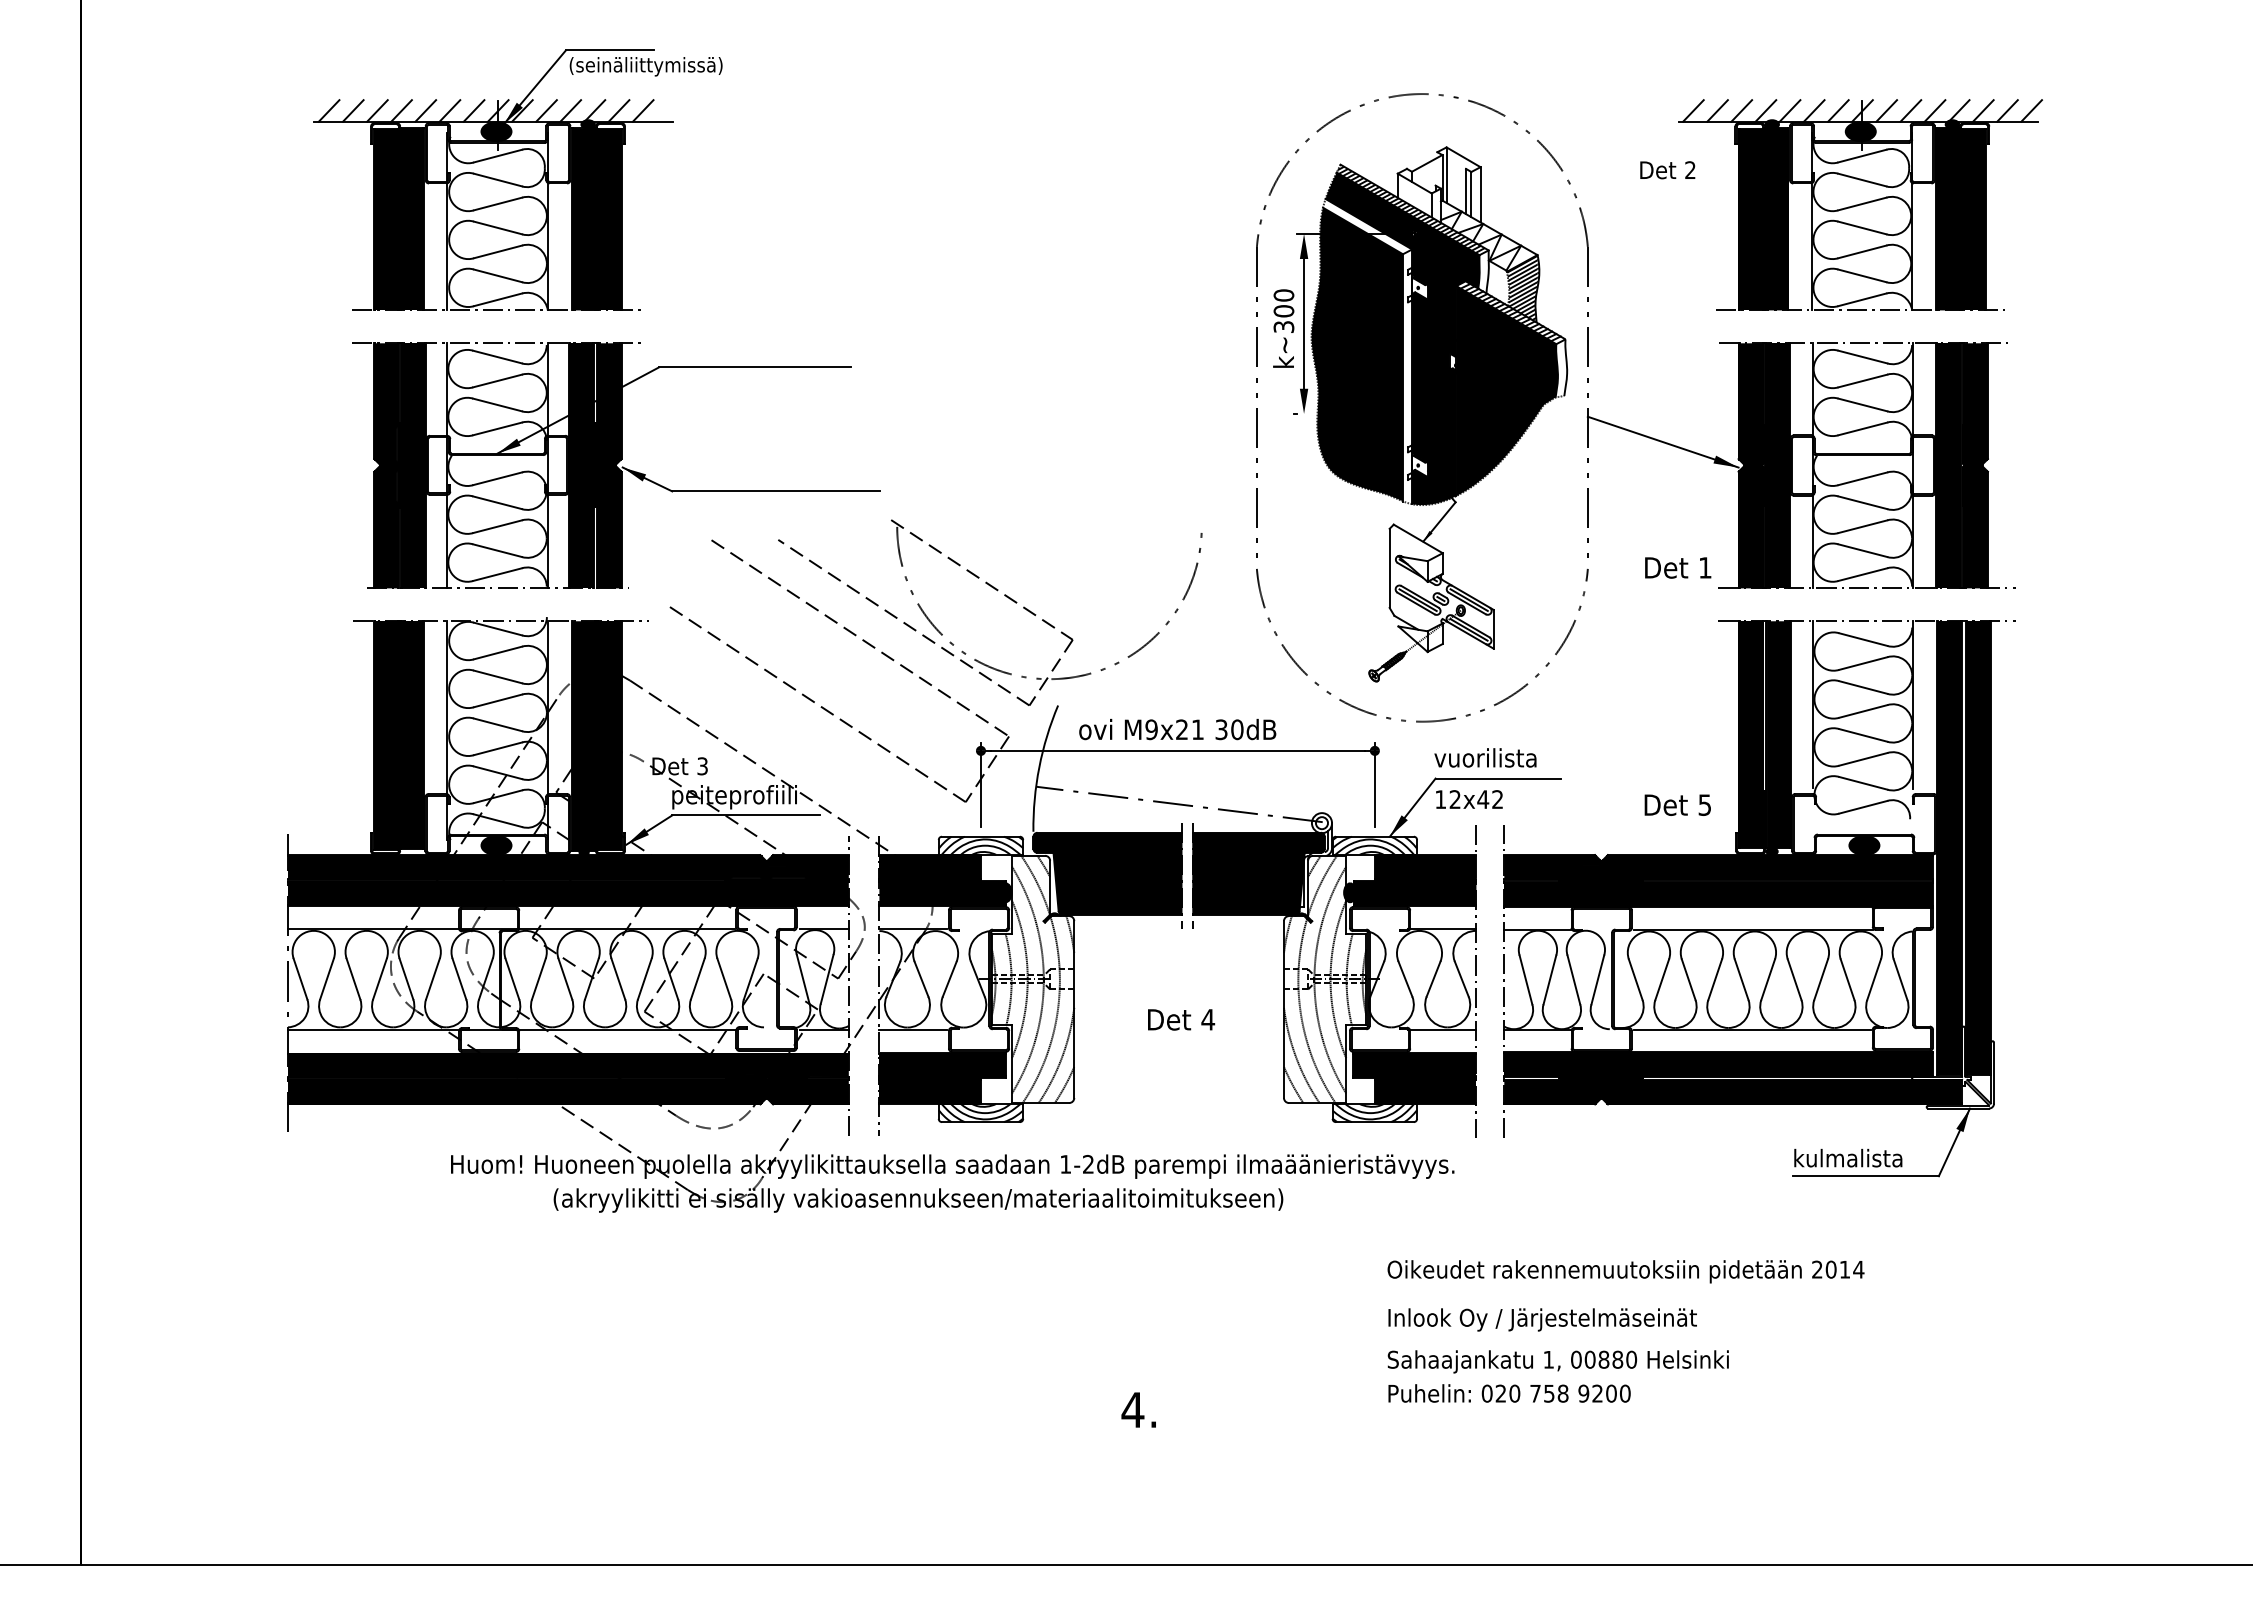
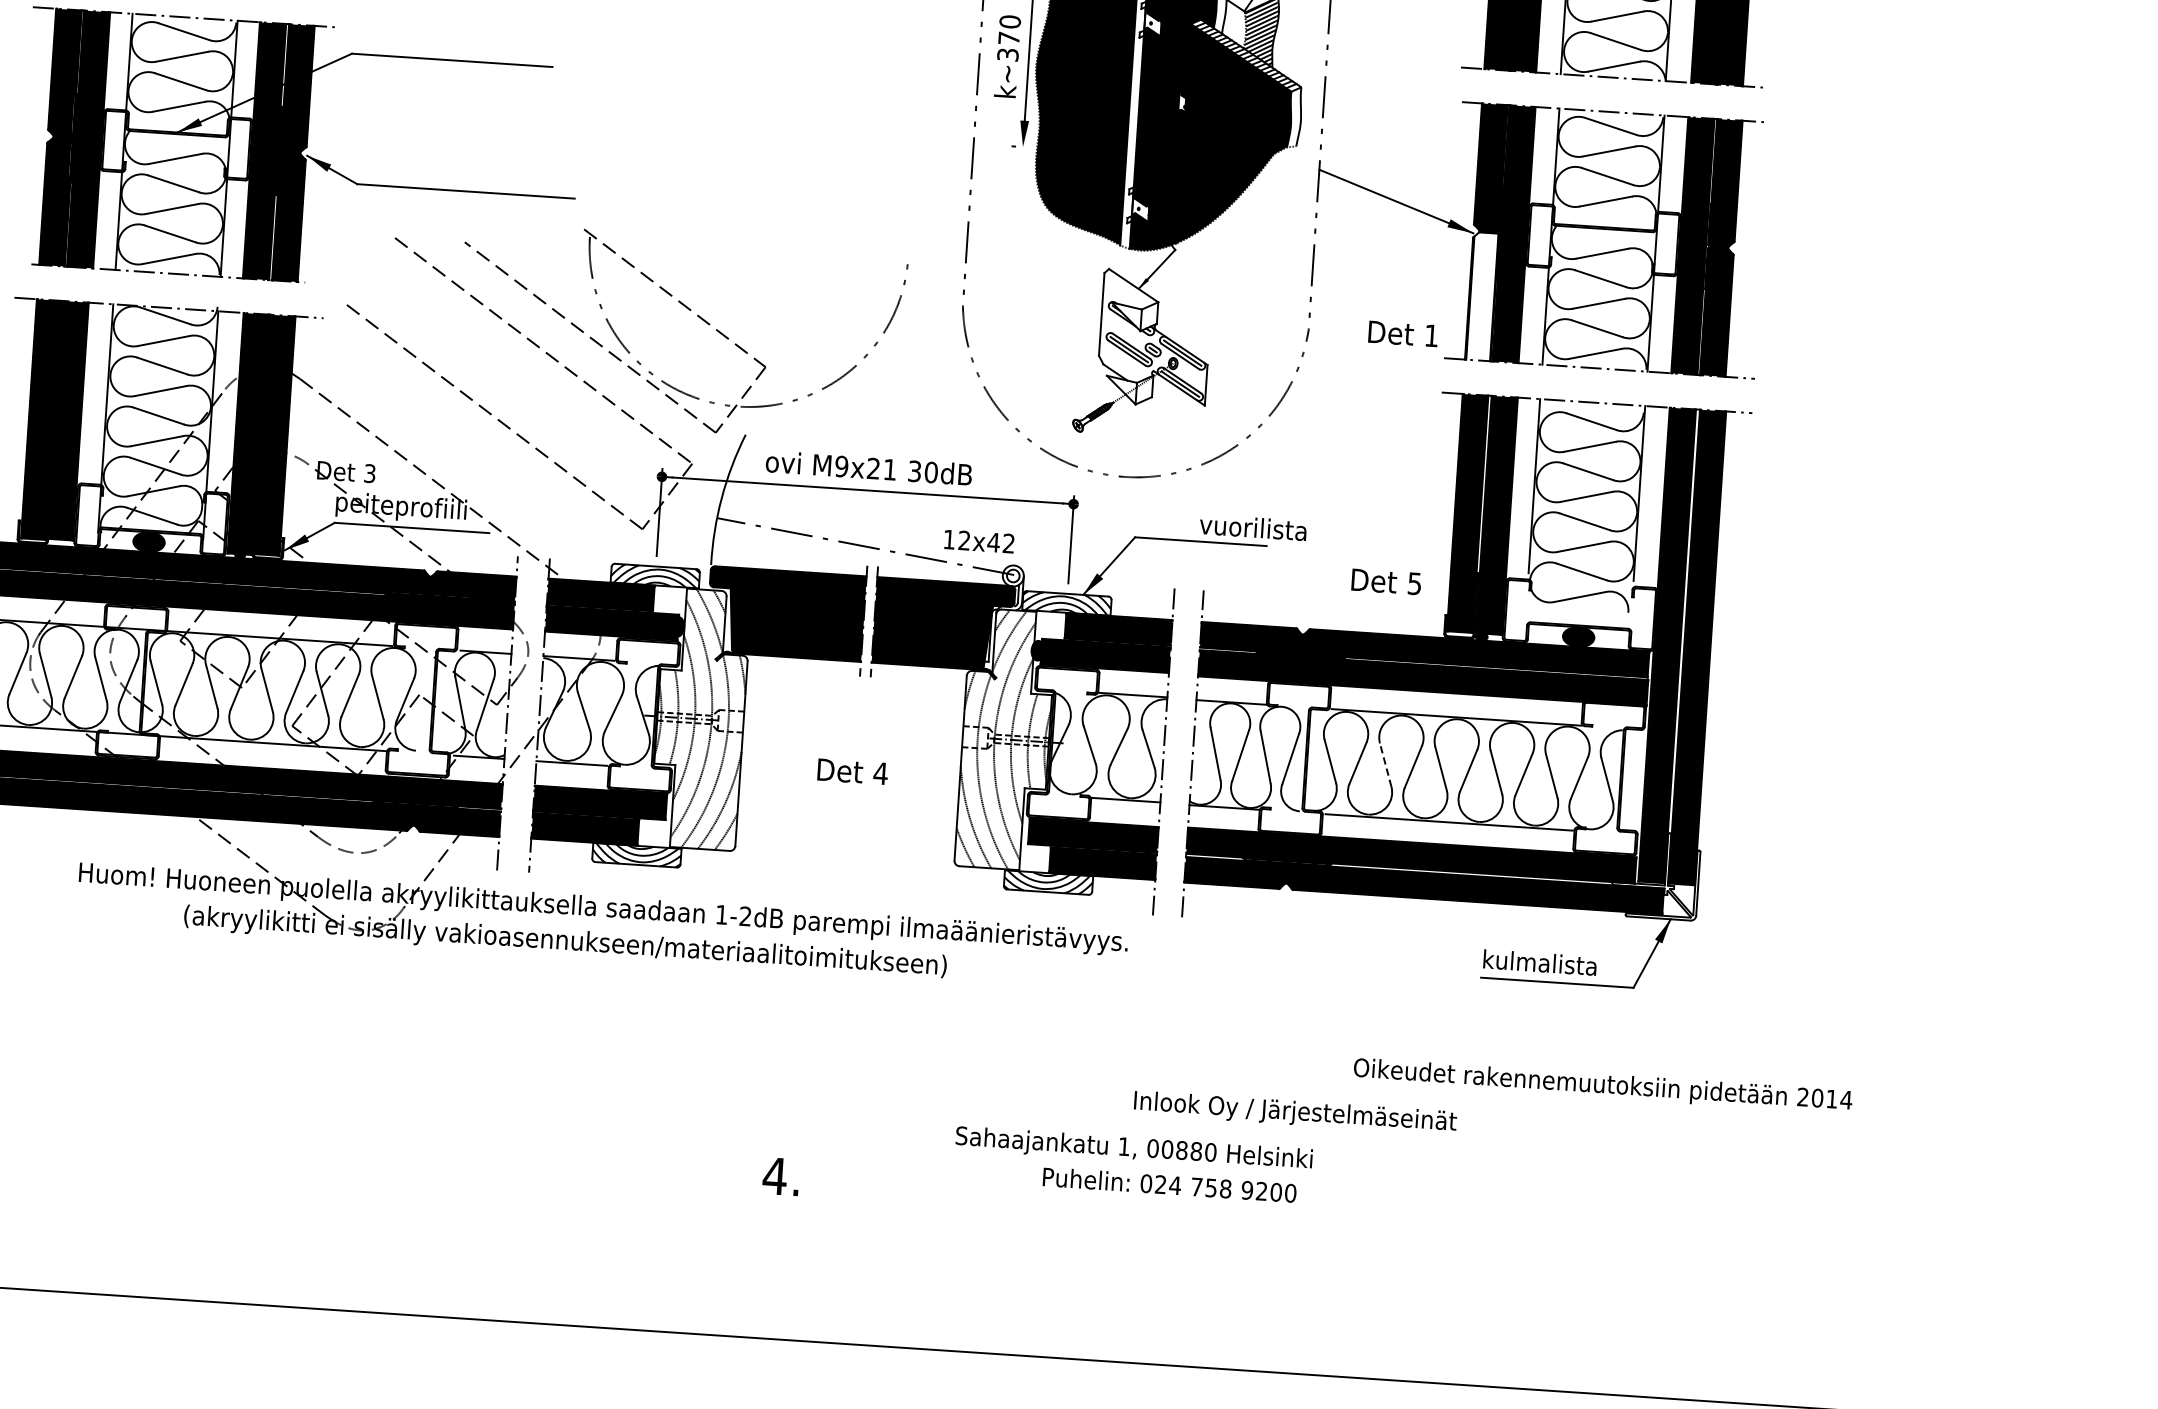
text: (1283, 311) -> (1008, 38), k~300 -> k~370
fill: (1750, 527) -> (1481, 296), removed
text: (1485, 757) -> (1253, 527), moved
text: (1469, 799) -> (979, 541), moved
line: (1688, 979) -> (1385, 764), solid -> dashed
text: (1625, 1271) -> (1602, 1085), moved
text: (1542, 1319) -> (1295, 1112), moved
text: (1557, 1361) -> (1133, 1149), moved
text: (1514, 1393) -> (1174, 1185), 020 -> 024

